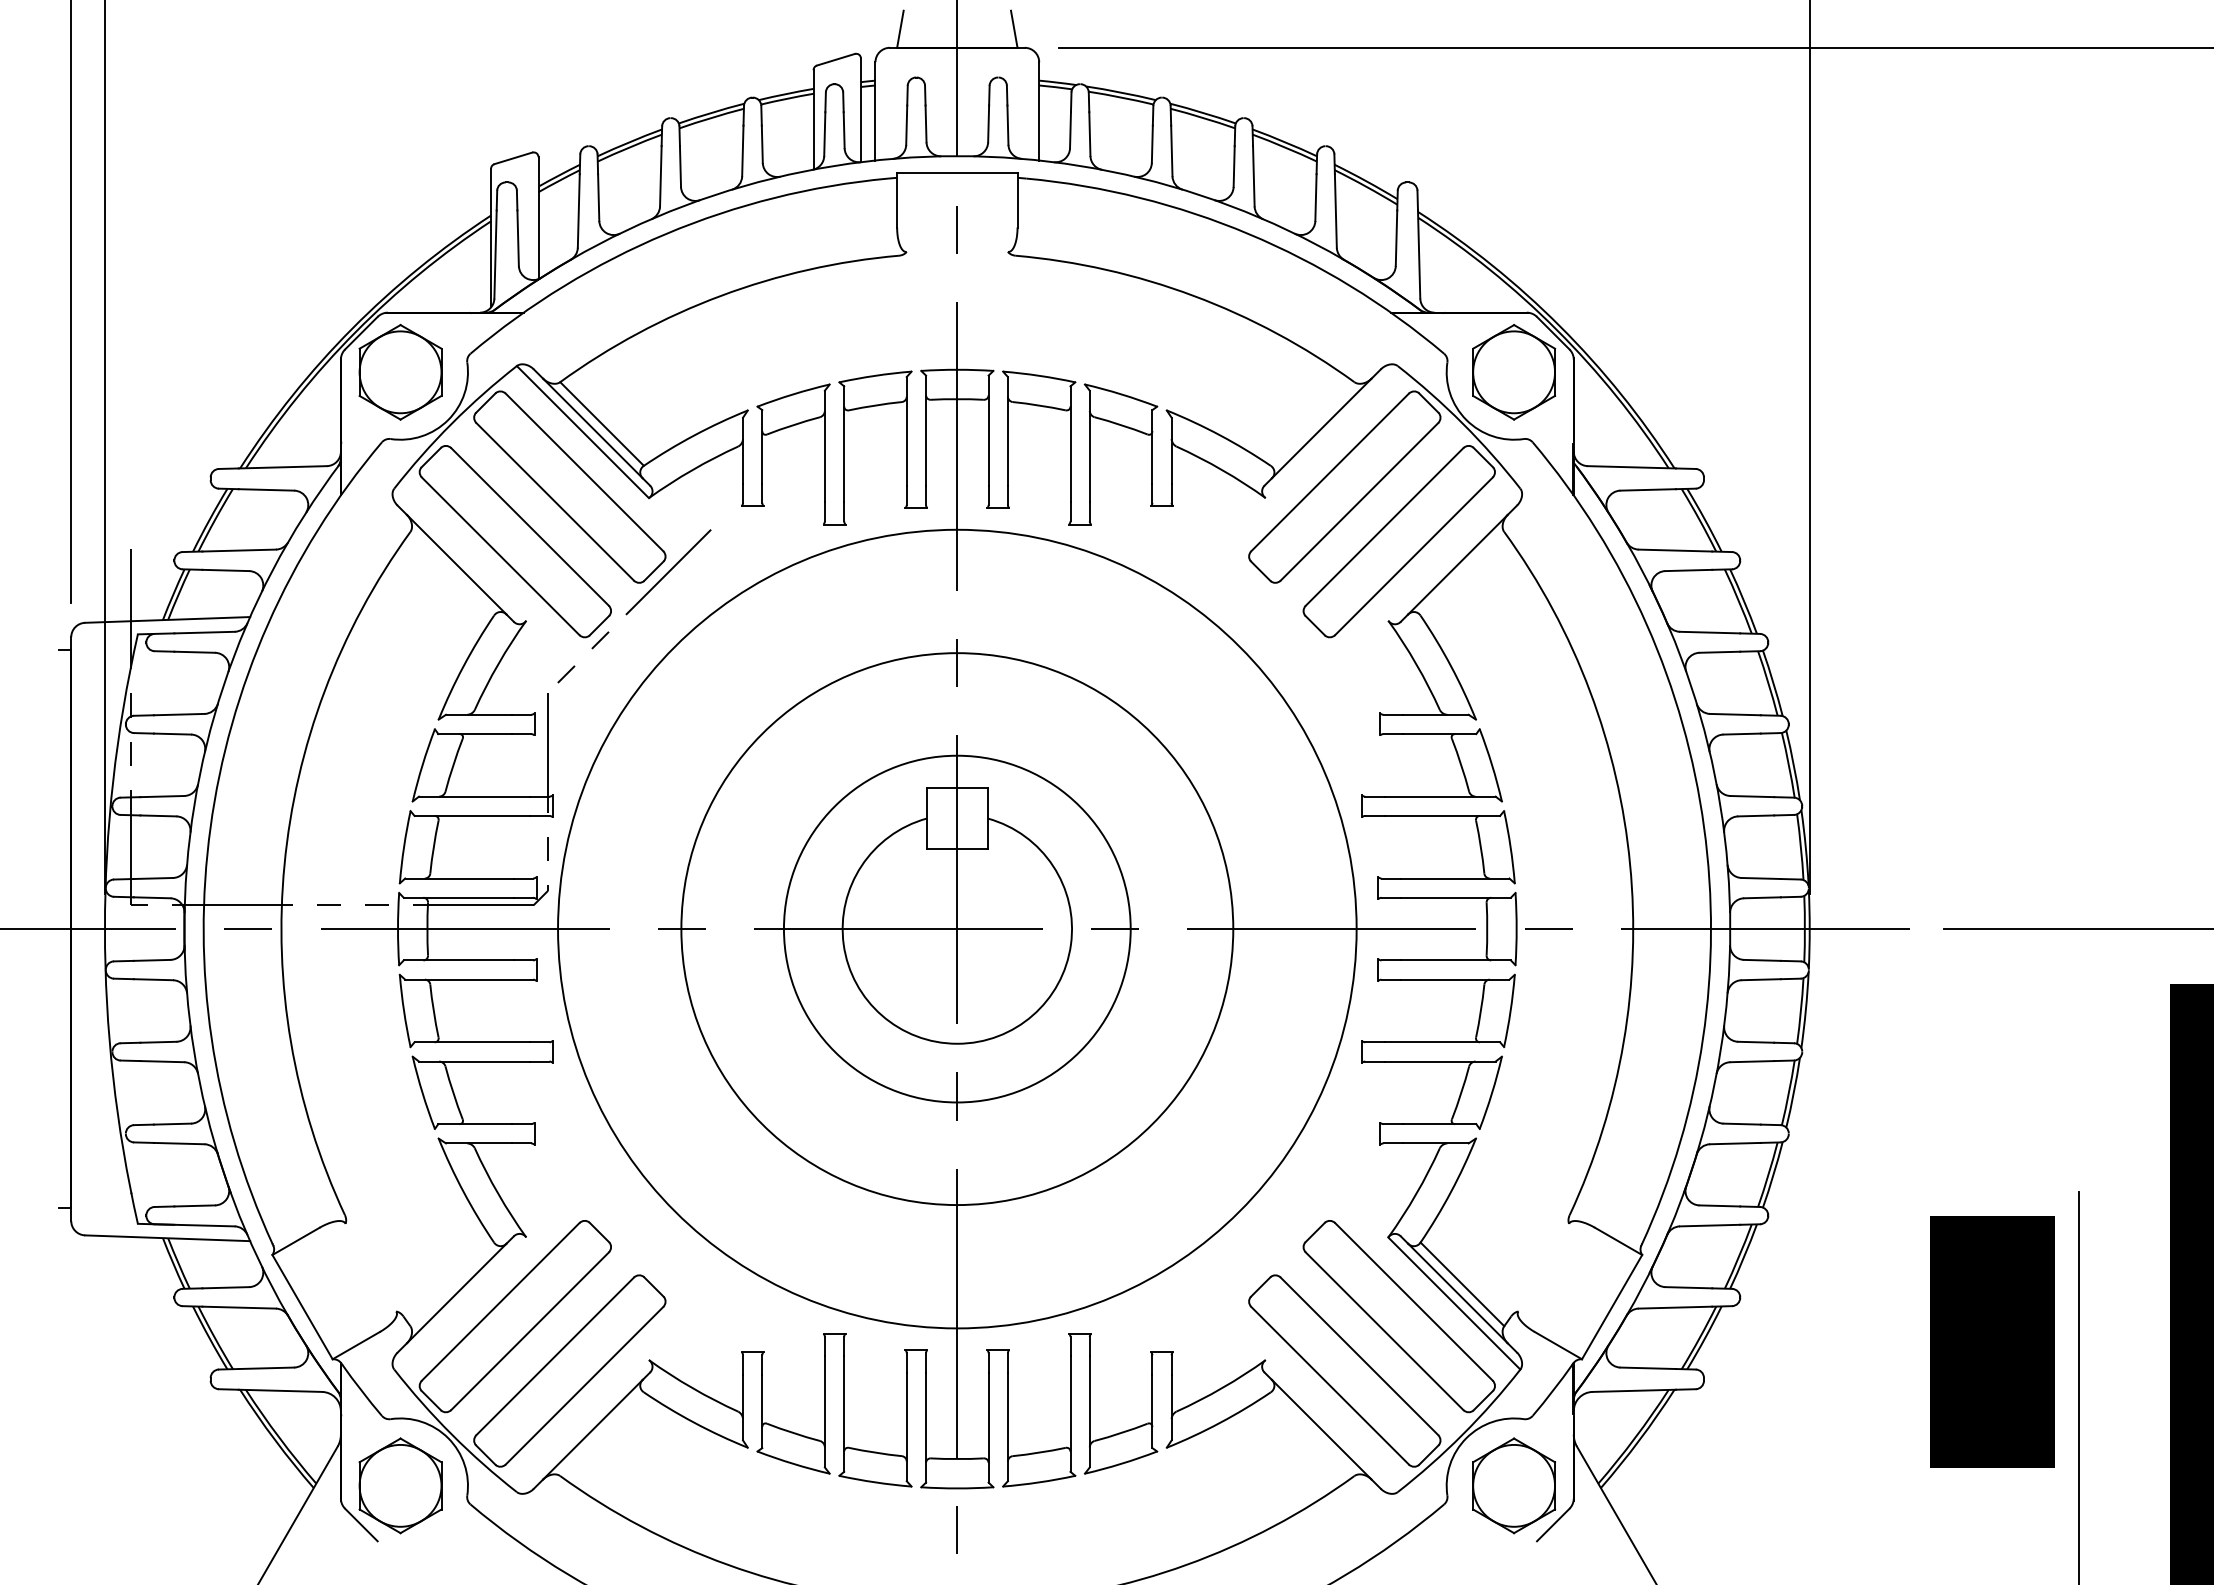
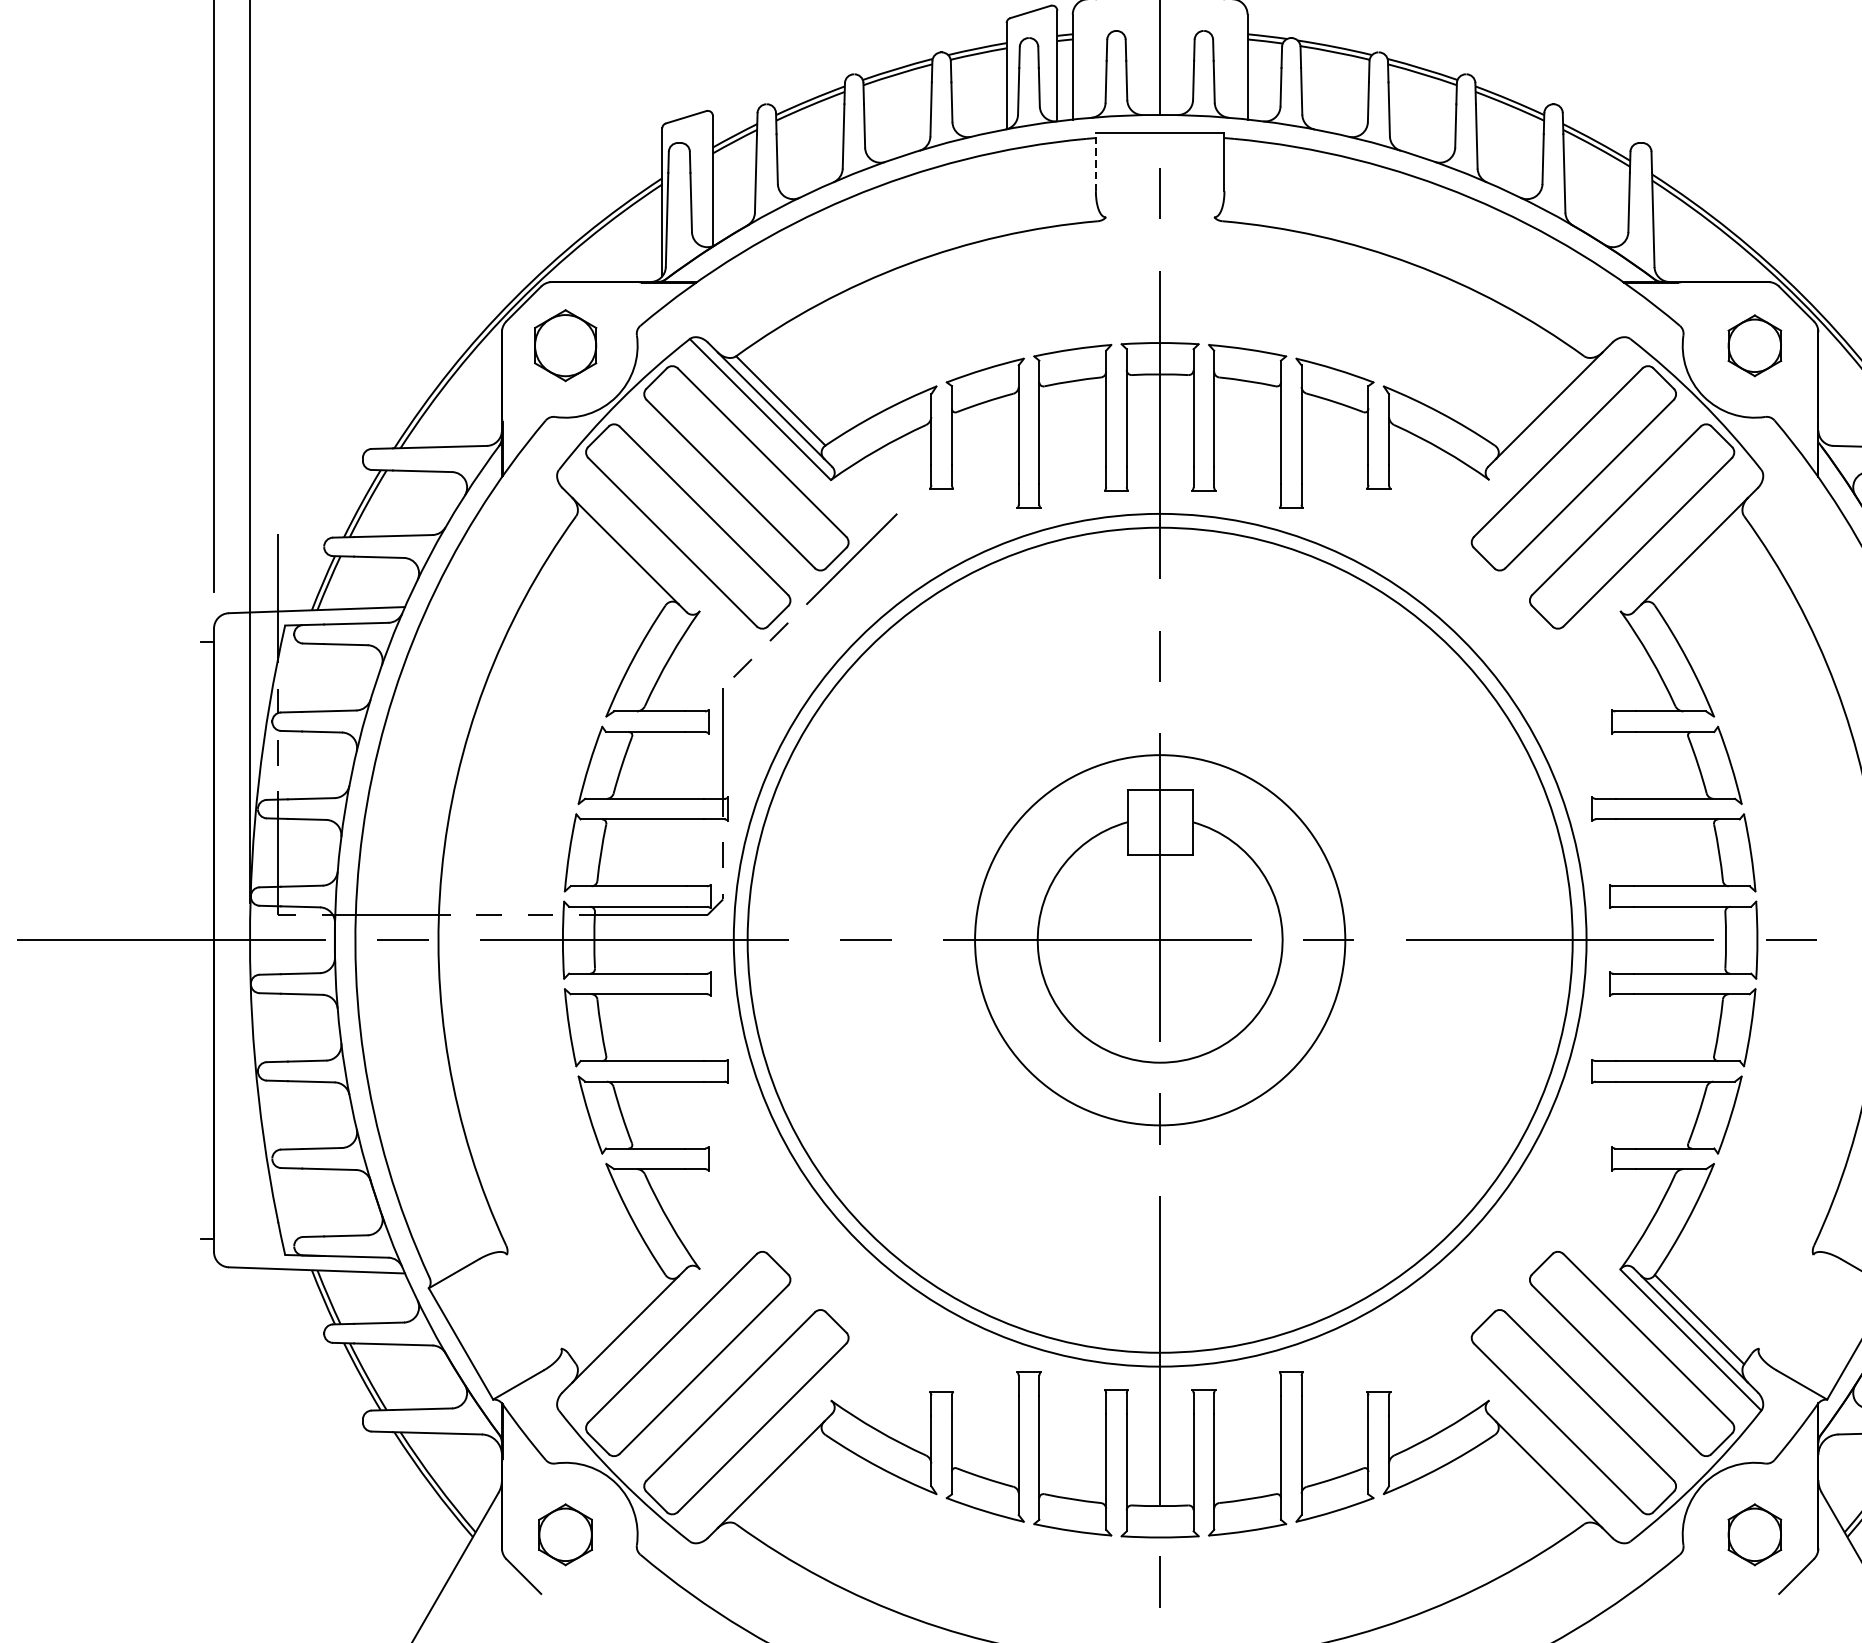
line: (897, 199) -> (1096, 161), solid -> dashed
part: (400, 371) -> (565, 344), size x0.7
part: (1514, 372) -> (1755, 345), size x0.6
circle: (957, 929) -> (1160, 940), size x1.4
part: (400, 1485) -> (565, 1534), size x0.6
part: (1514, 1485) -> (1755, 1534), size x0.6

